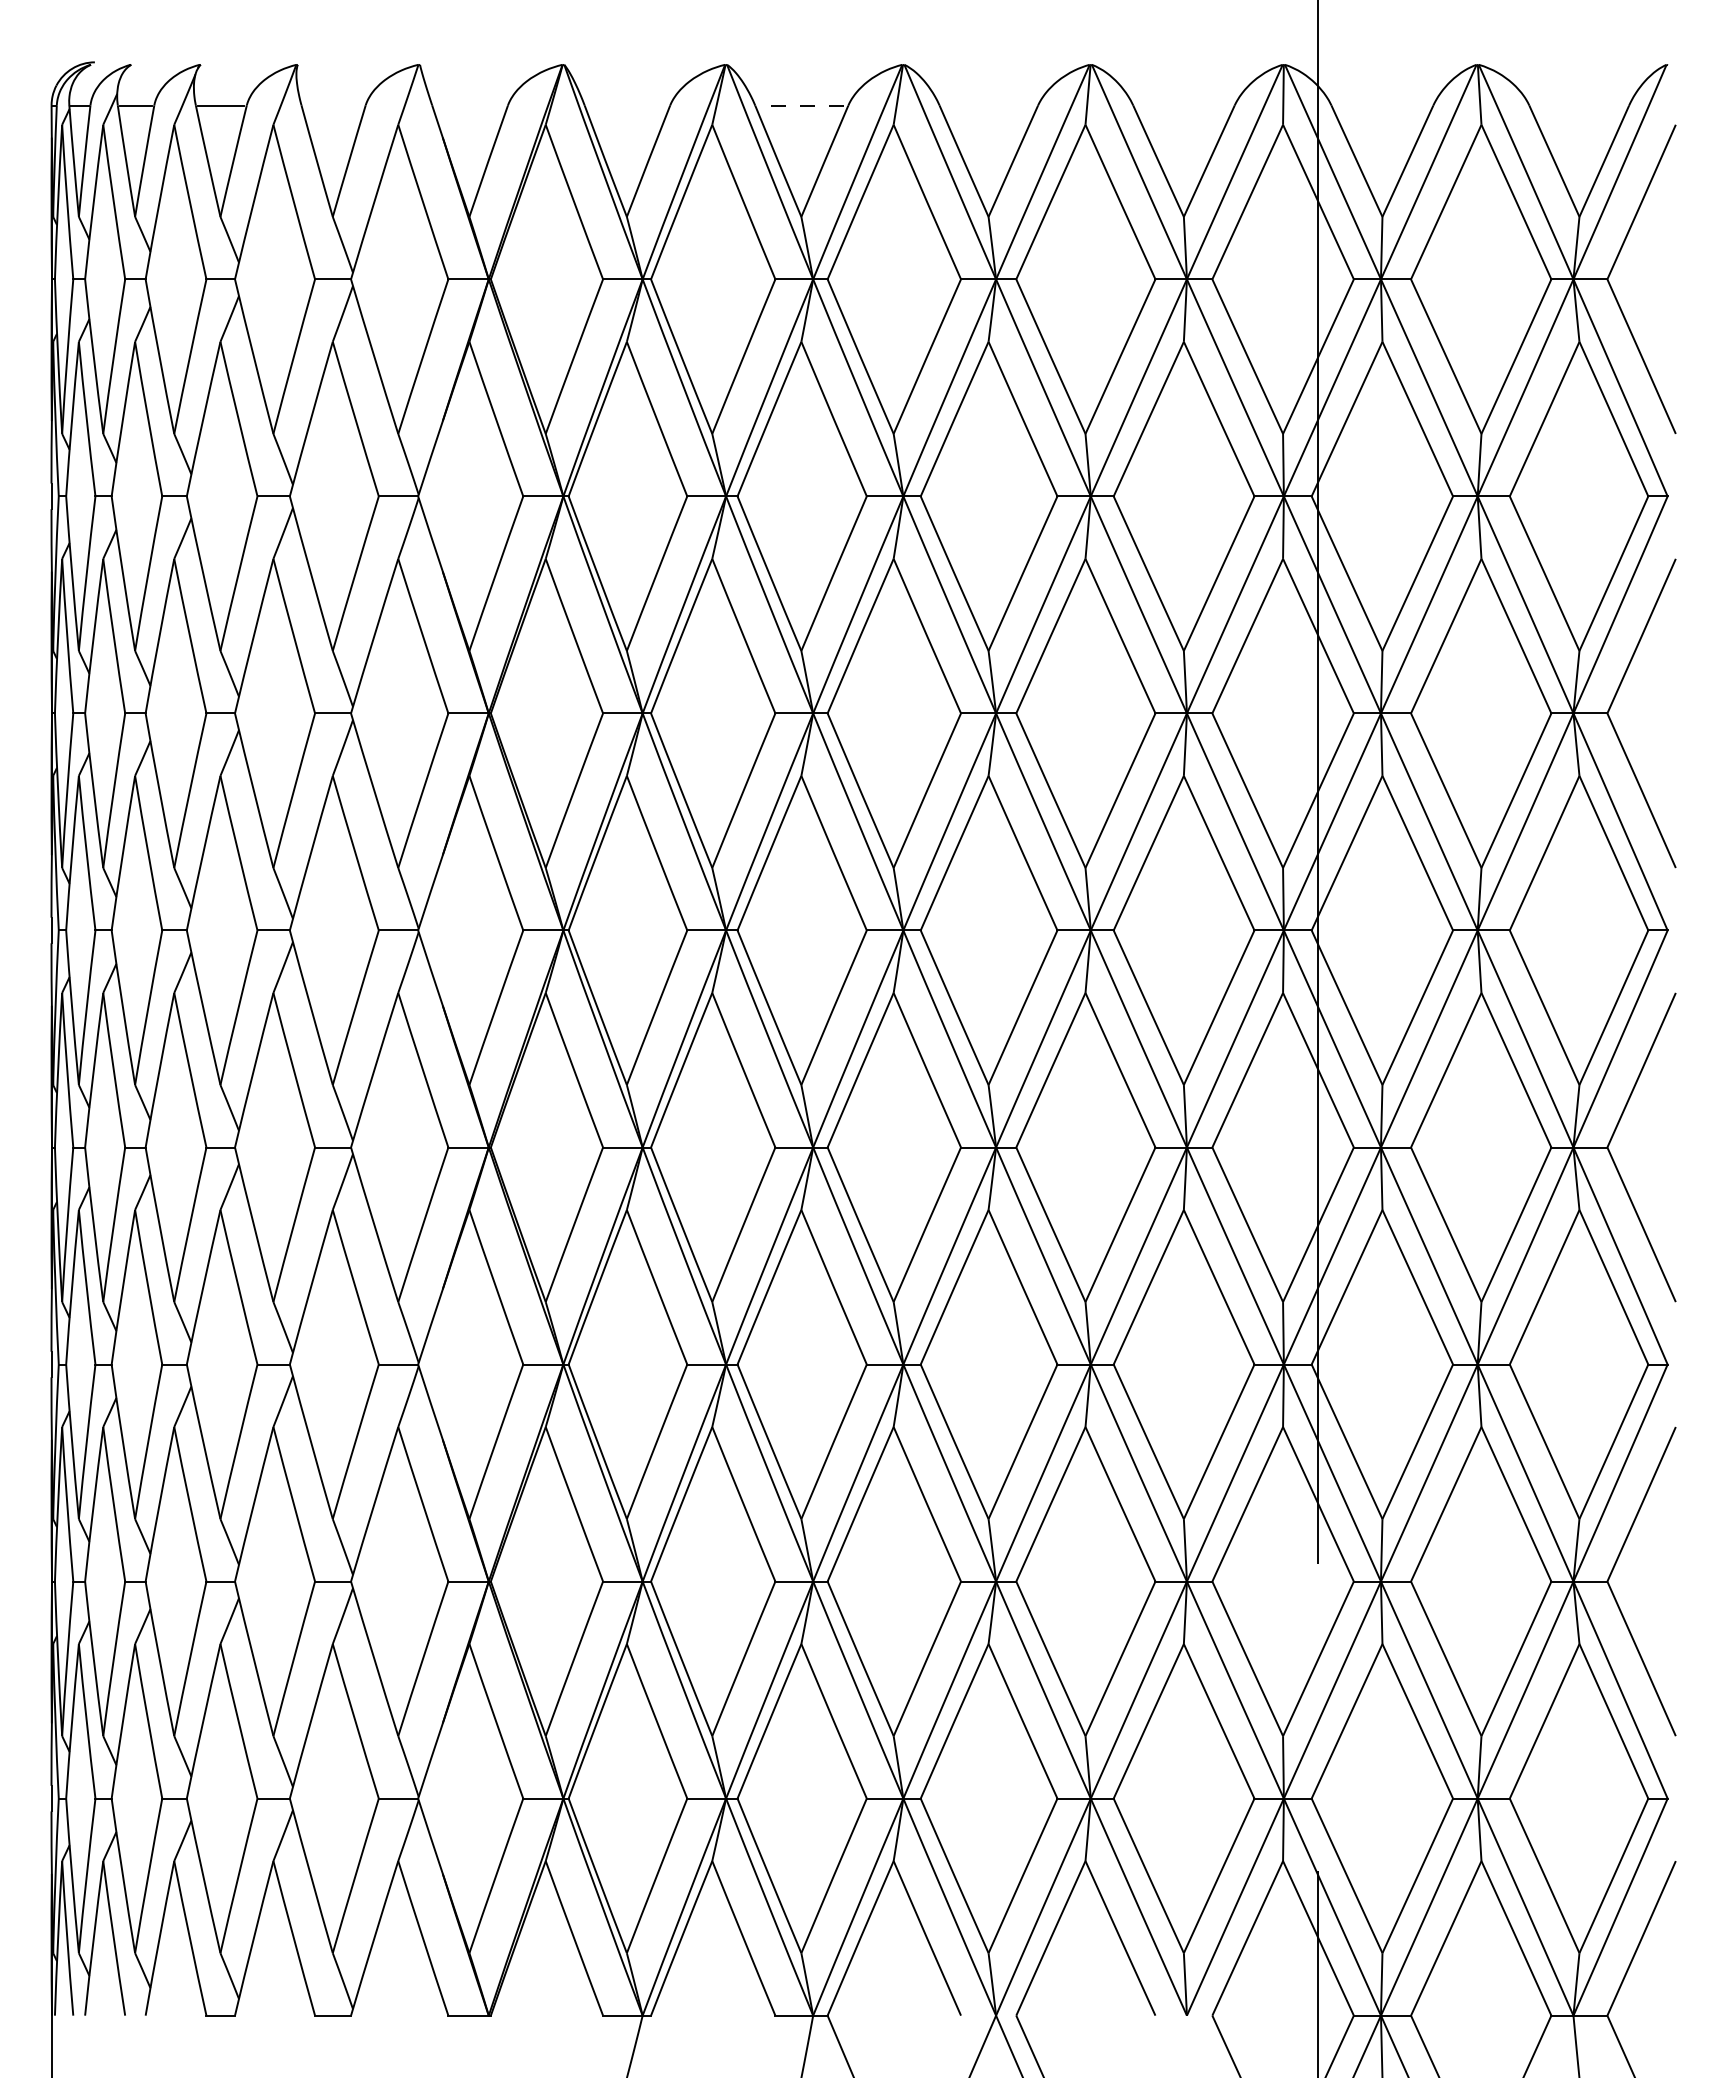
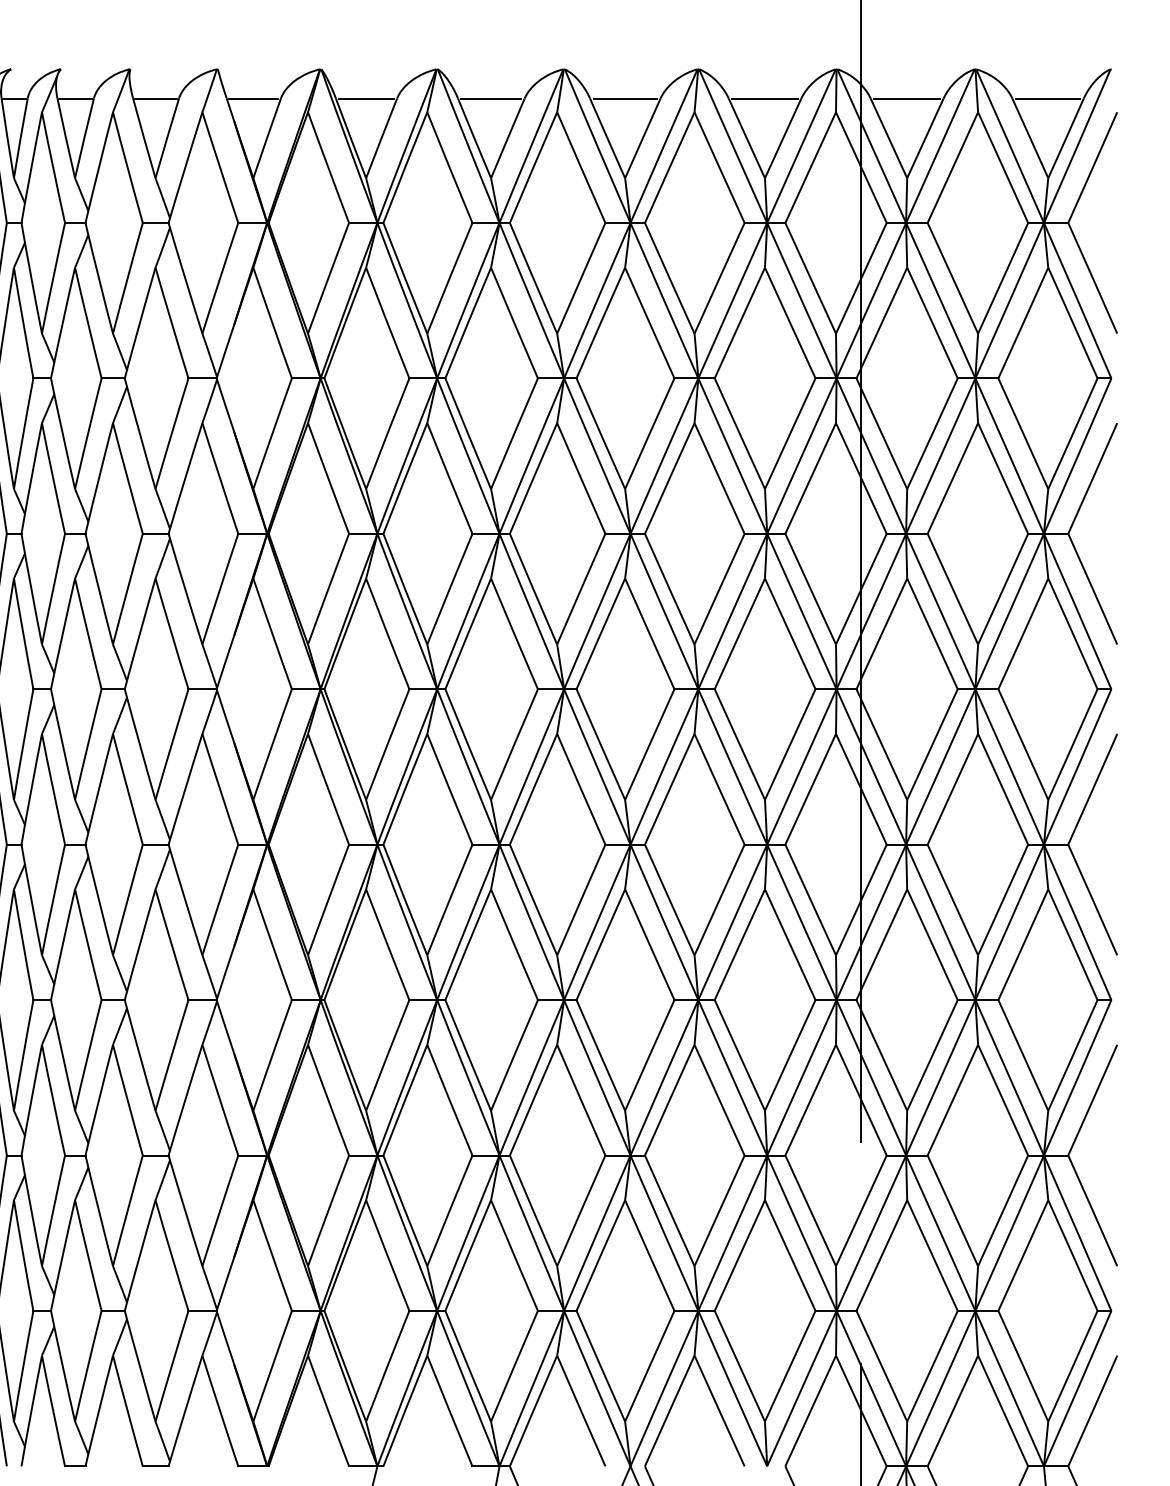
line: (333, 105) -> (156, 98), added
line: (469, 105) -> (253, 98), added
line: (626, 105) -> (365, 98), added
line: (801, 105) -> (491, 98), dashed -> solid
line: (988, 105) -> (625, 98), added
line: (1183, 105) -> (764, 98), added
line: (1382, 105) -> (907, 98), added
line: (1579, 105) -> (1048, 98), added

